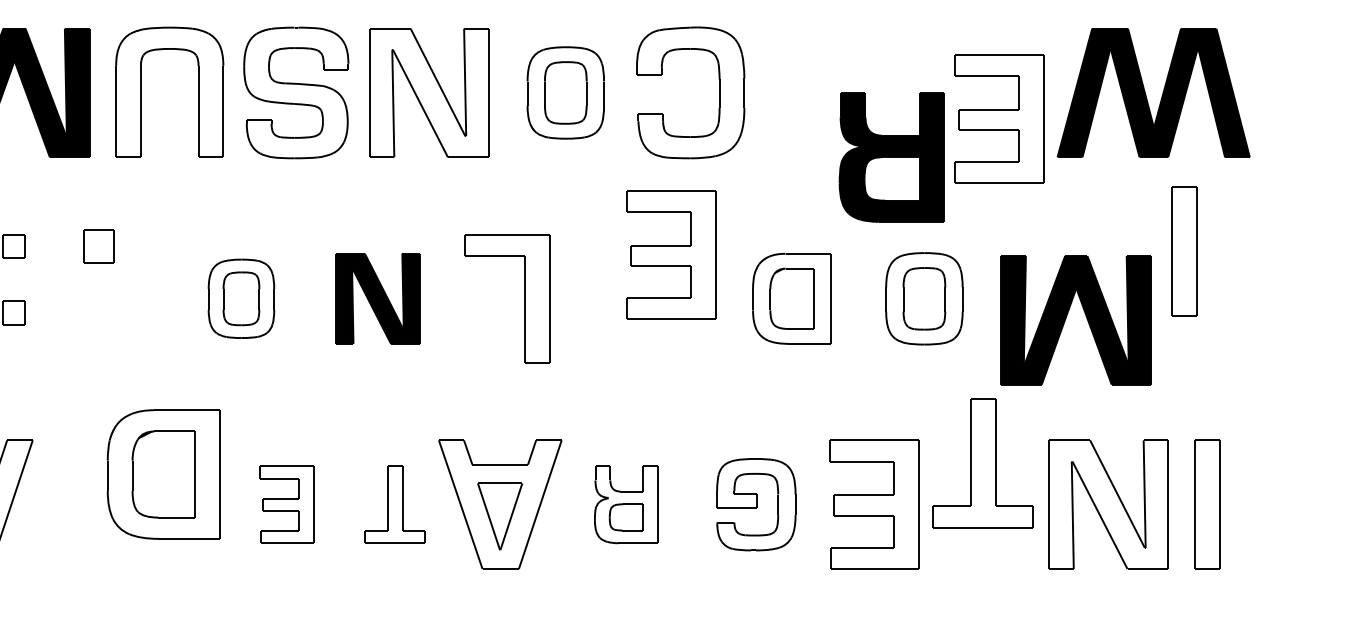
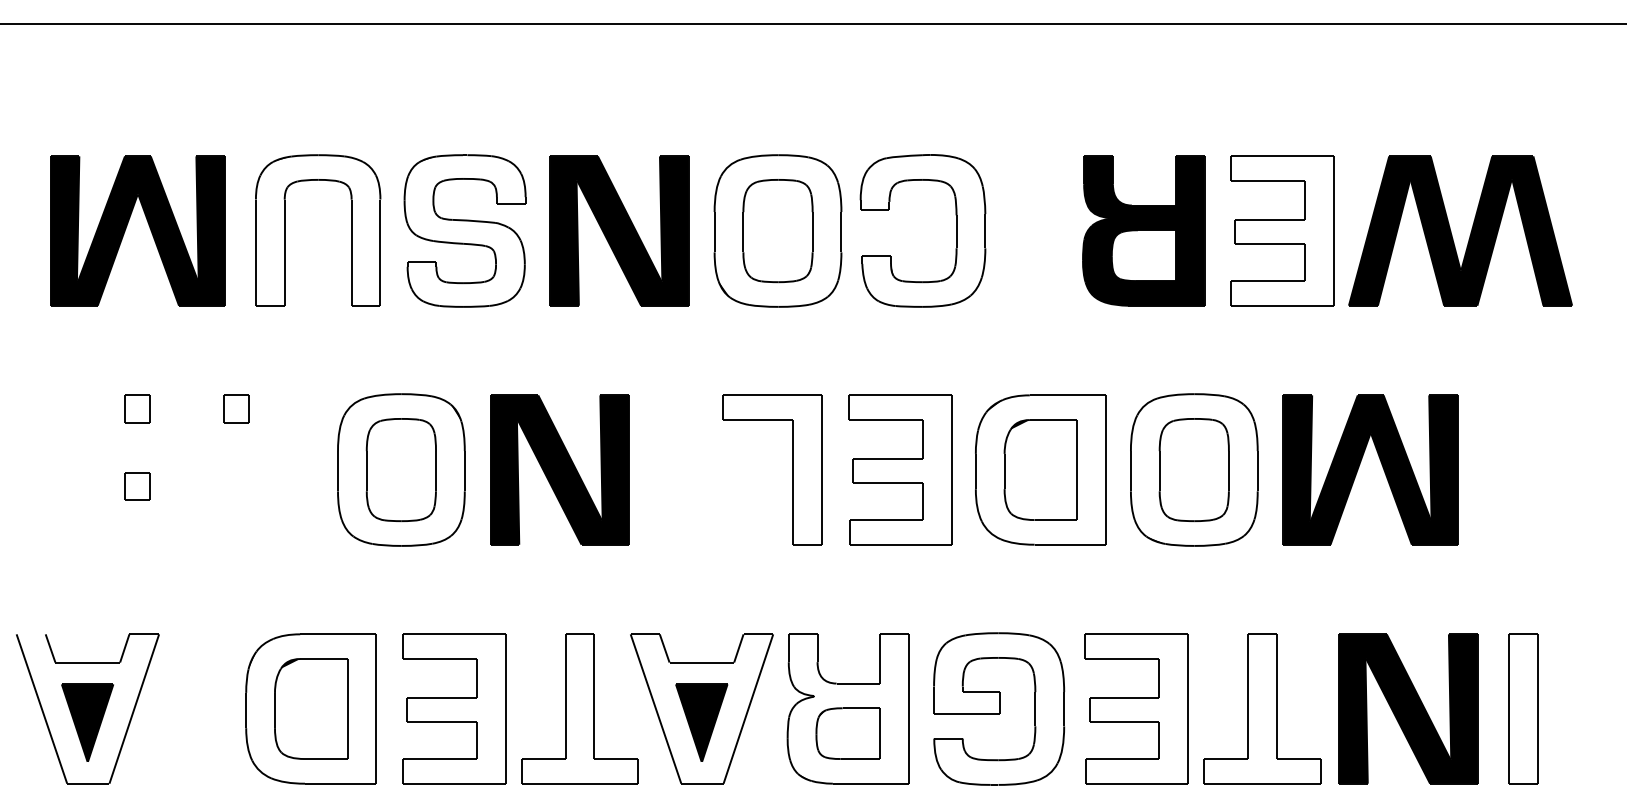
fill: (429, 92) -> (619, 230), added
part: (565, 92) -> (777, 230), size x1.43
part: (999, 118) -> (1282, 230), moved
part: (891, 157) -> (1143, 230), moved
part: (99, 245) -> (236, 408), size x0.71
part: (1184, 251) -> (1496, 414), removed
part: (671, 254) -> (900, 469), moved
part: (241, 298) -> (401, 469), size x1.67
part: (377, 298) -> (559, 469), size x1.43
part: (524, 298) -> (792, 469), moved
part: (791, 298) -> (1040, 469), size x1.43
part: (924, 298) -> (1194, 469), size x1.43
part: (1067, 315) -> (1360, 464), moved
part: (983, 462) -> (1262, 708), moved
part: (163, 474) -> (310, 708), moved
part: (287, 504) -> (454, 708), size x1.67
part: (394, 504) -> (579, 708), size x1.67
part: (625, 504) -> (847, 708), size x1.67
part: (756, 504) -> (999, 708), size x1.43
fill: (1108, 504) -> (1408, 708), added
fill: (499, 516) -> (701, 722), added

